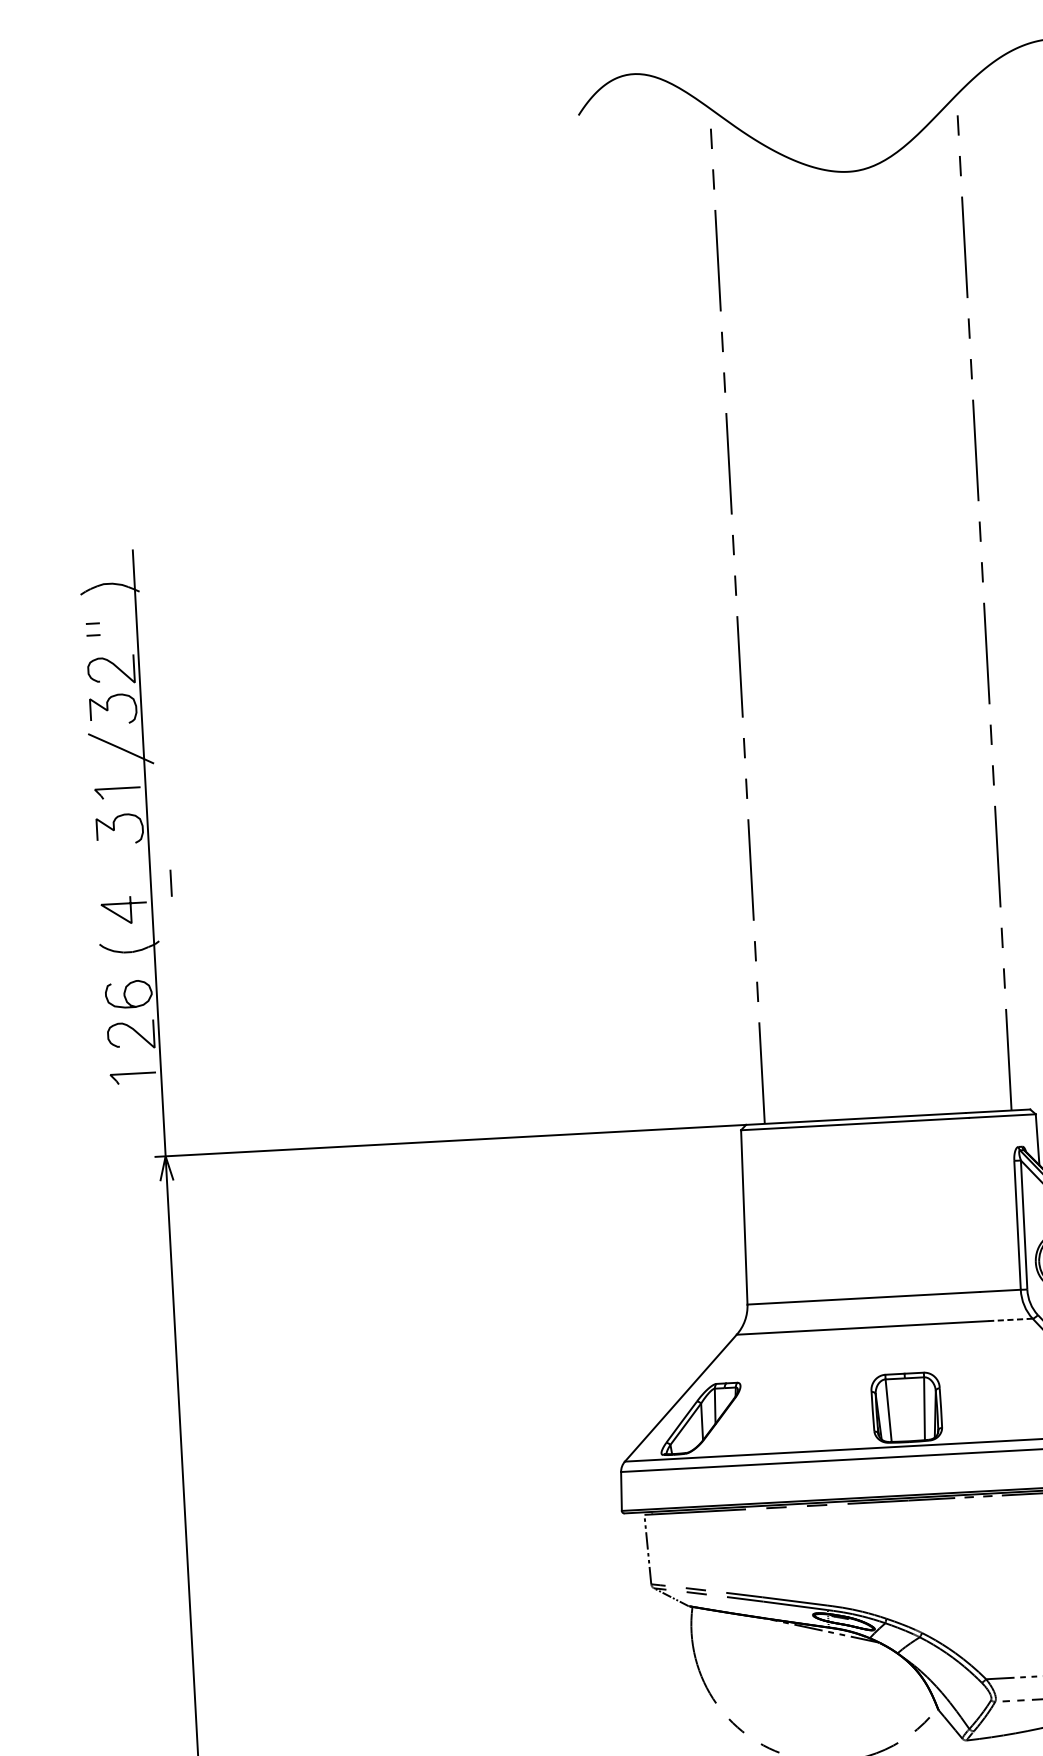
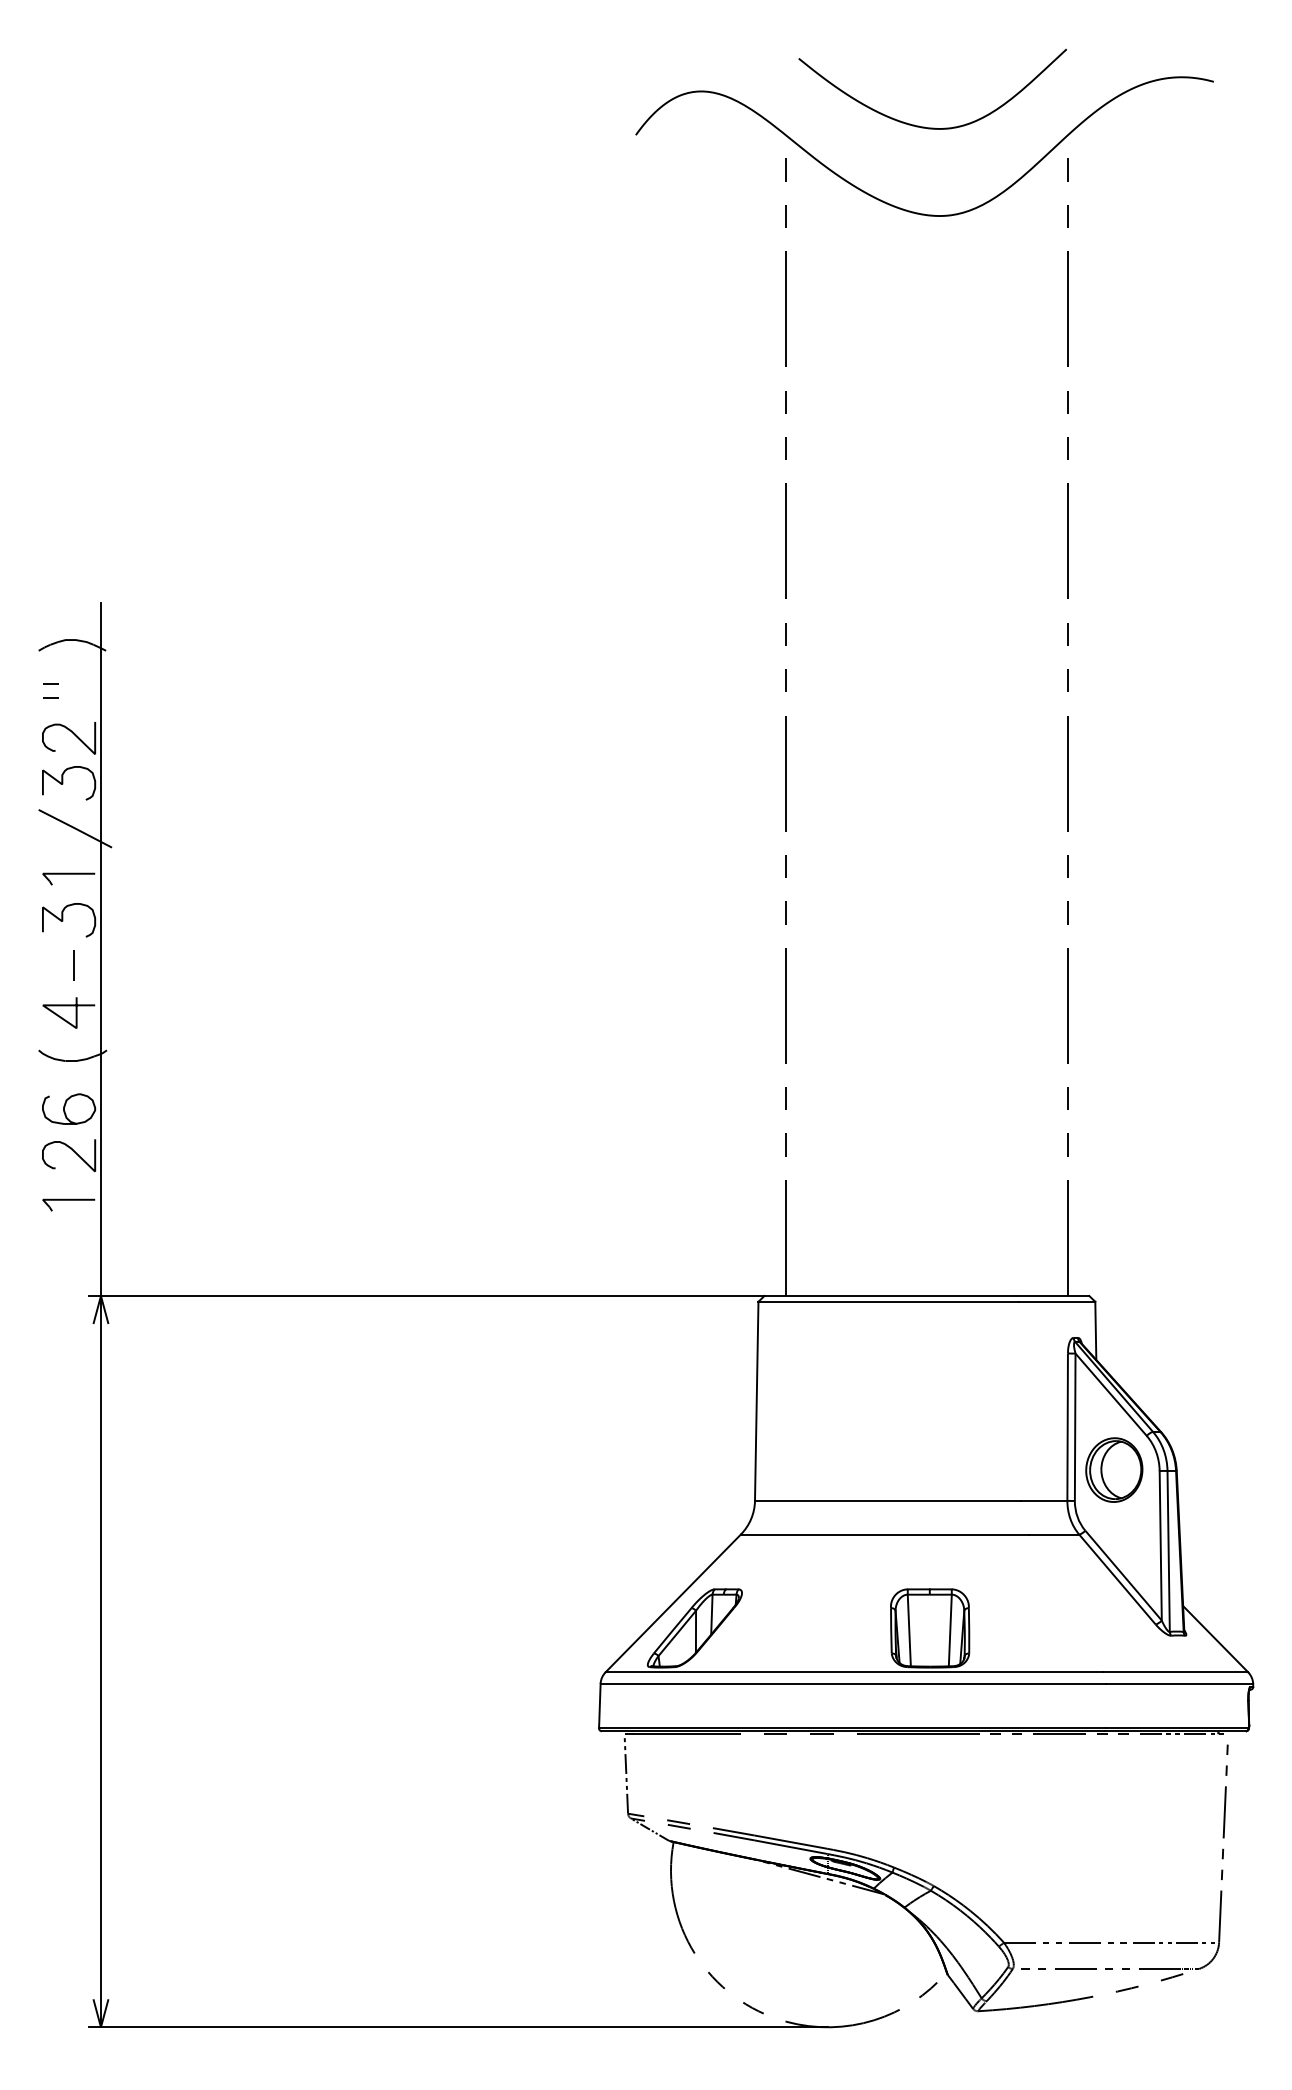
curve: (830, 94) -> (924, 126), added
line: (170, 883) -> (73, 965), moved
line: (1010, 1319) -> (1053, 1534), dashed -> solid

